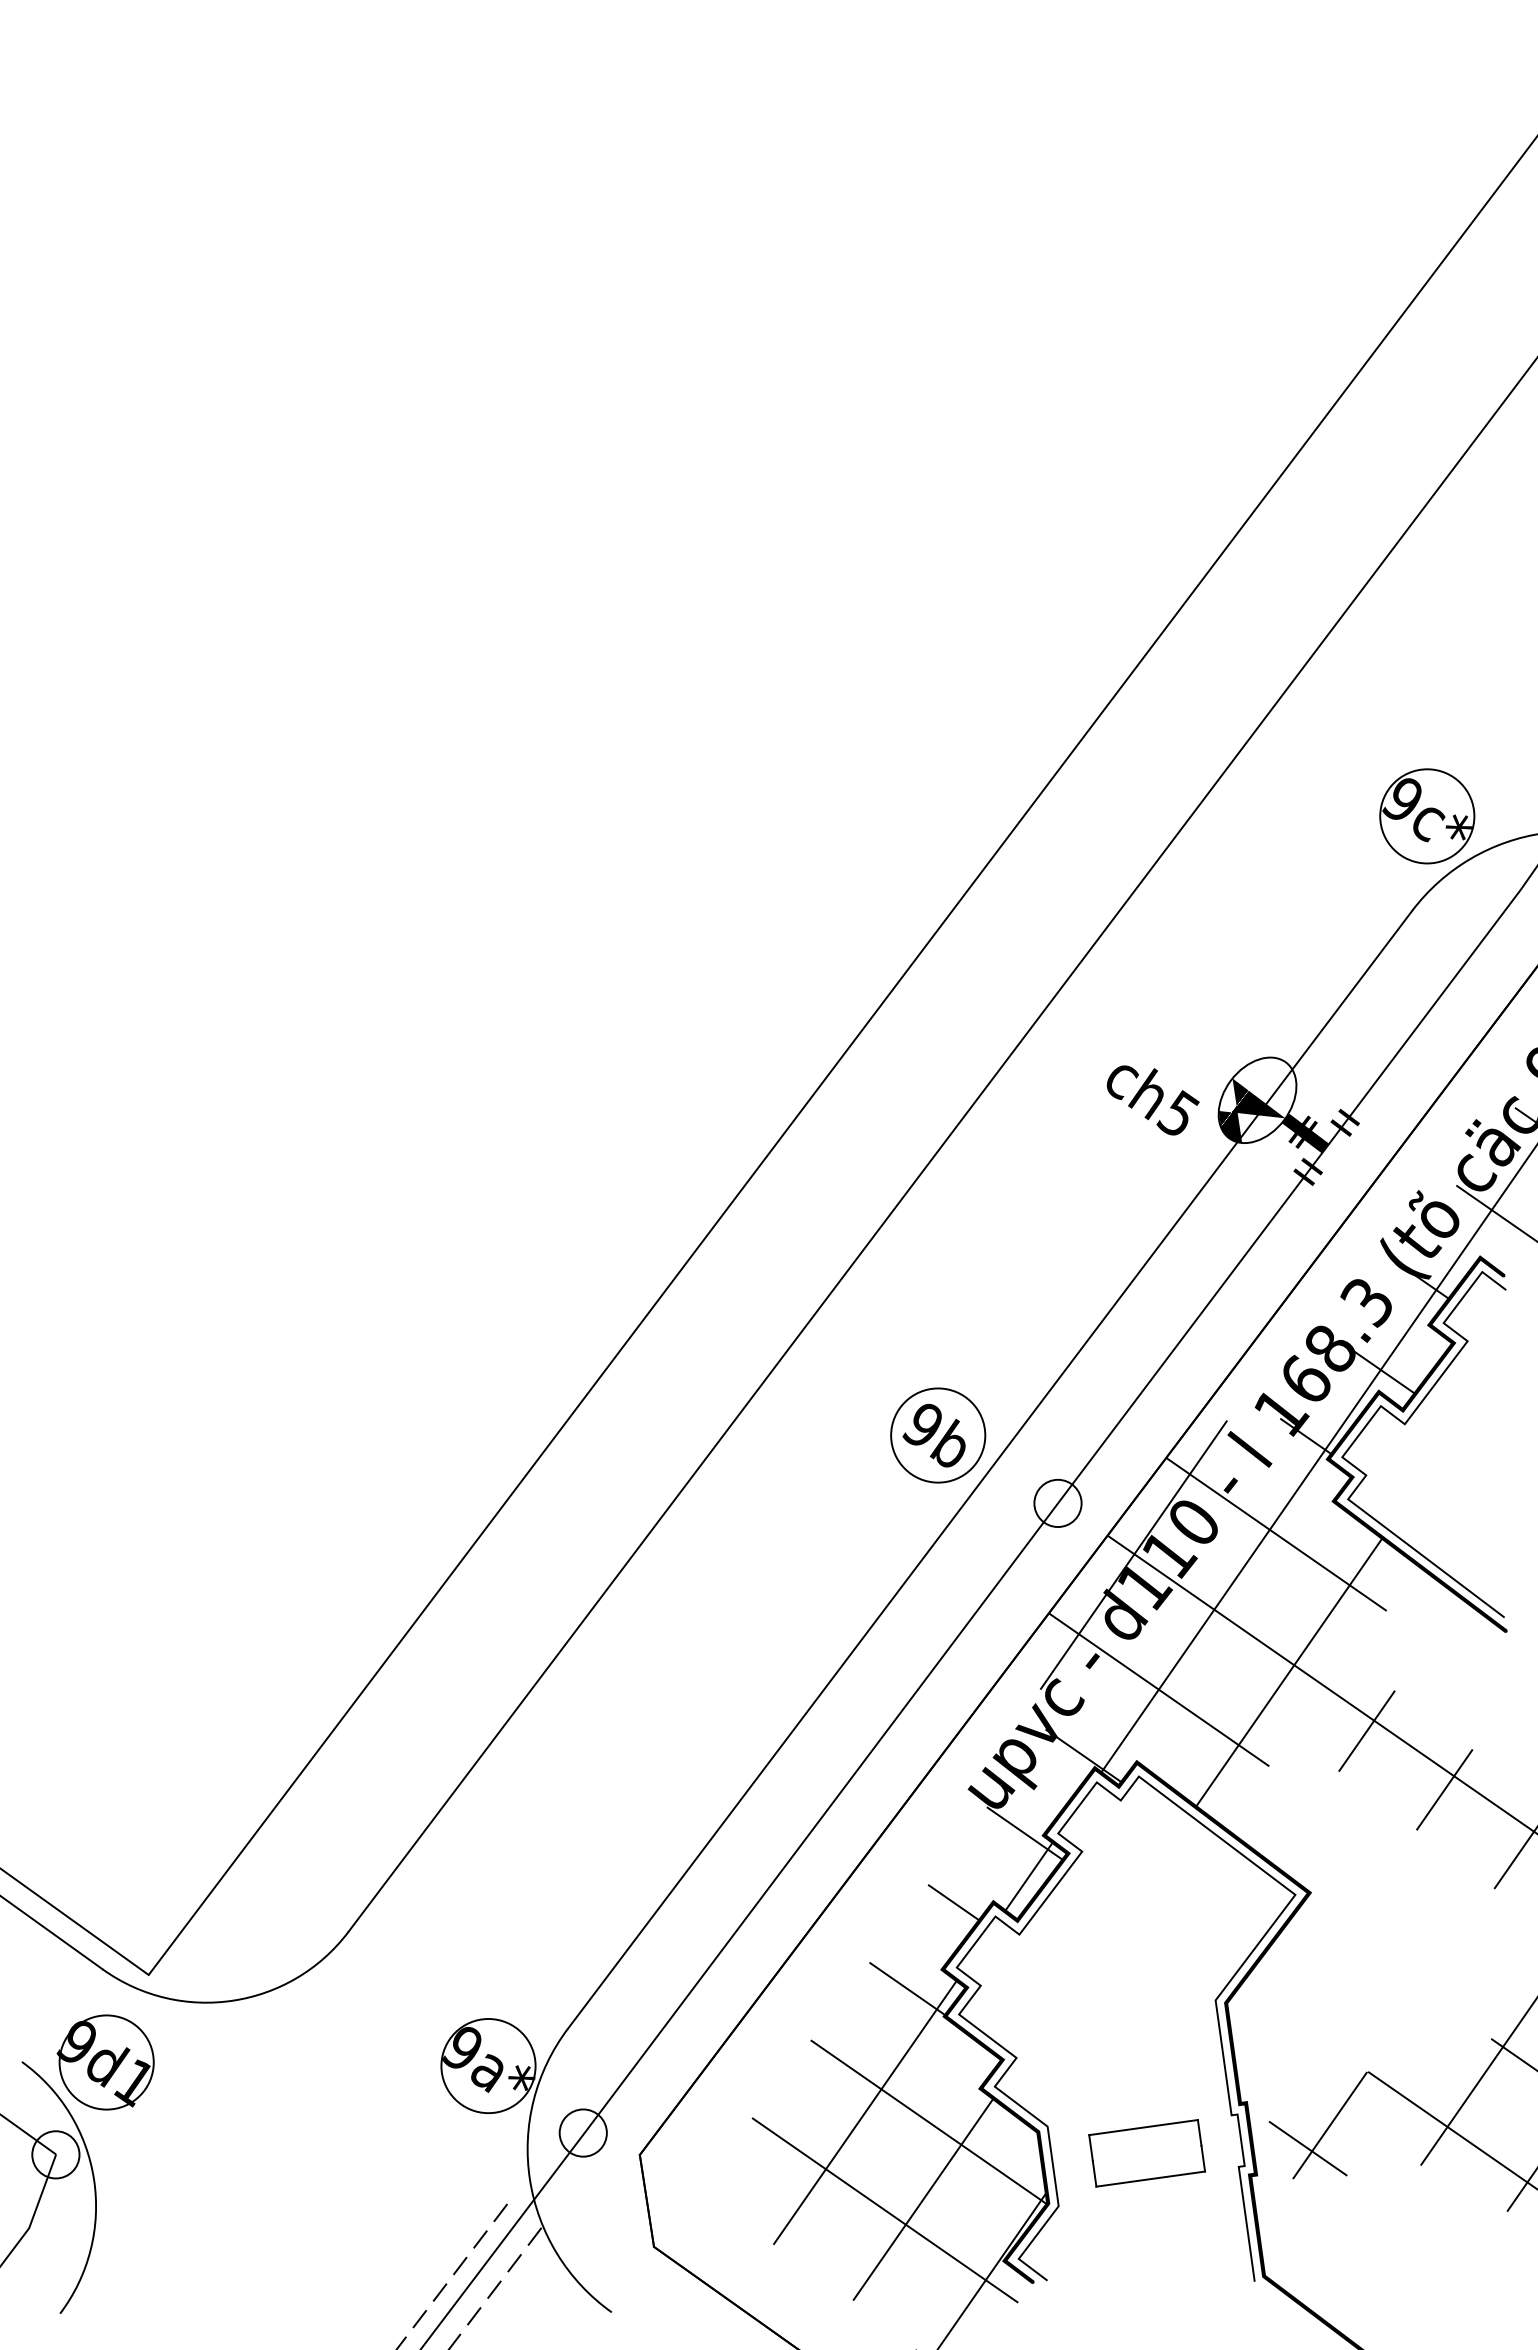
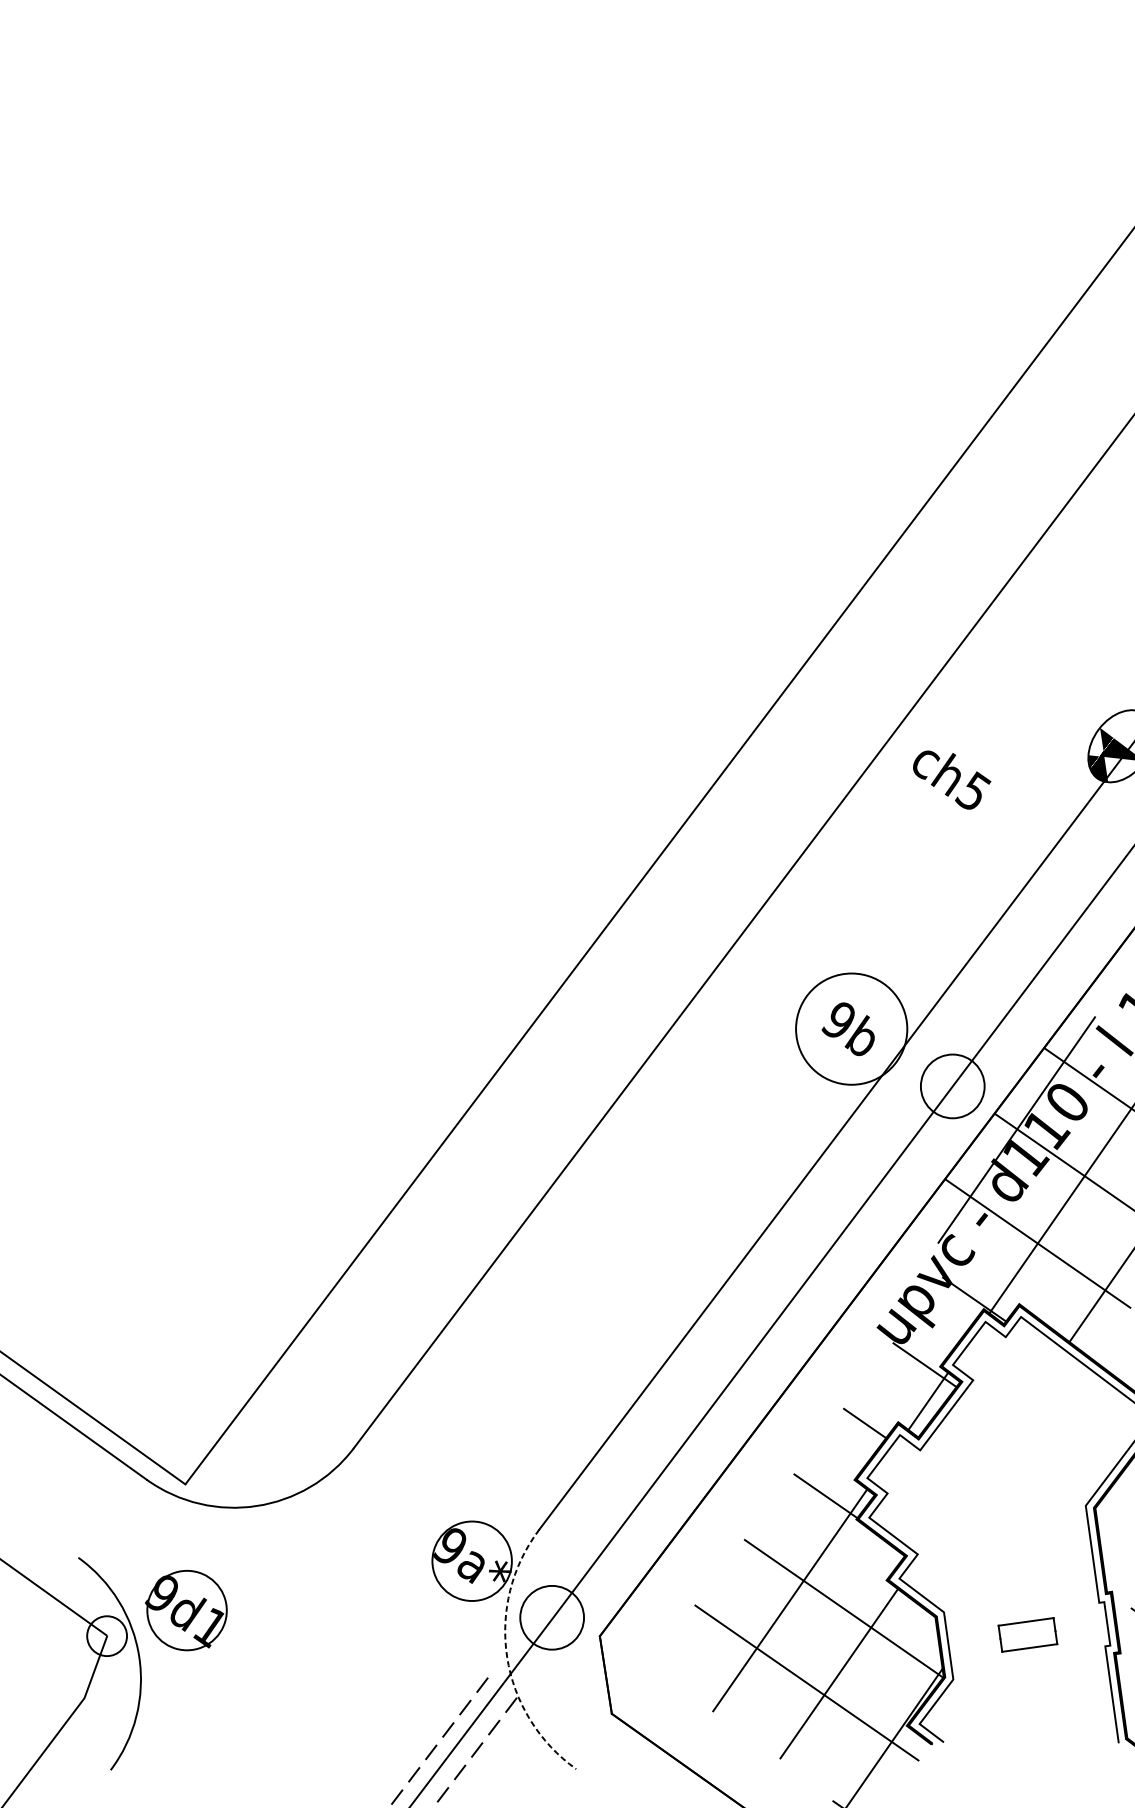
text: (1152, 1100) -> (951, 780), moved
circle: (938, 1435) -> (851, 1029), size x1.4
circle: (1057, 1503) -> (952, 1086), size x1.6
part: (105, 2062) -> (186, 1610), moved
circle: (582, 2132) -> (551, 1617), size x1.6
part: (1146, 2153) -> (1027, 1635), size x0.6
arc: (529, 2179) -> (506, 1656), solid -> dashed

